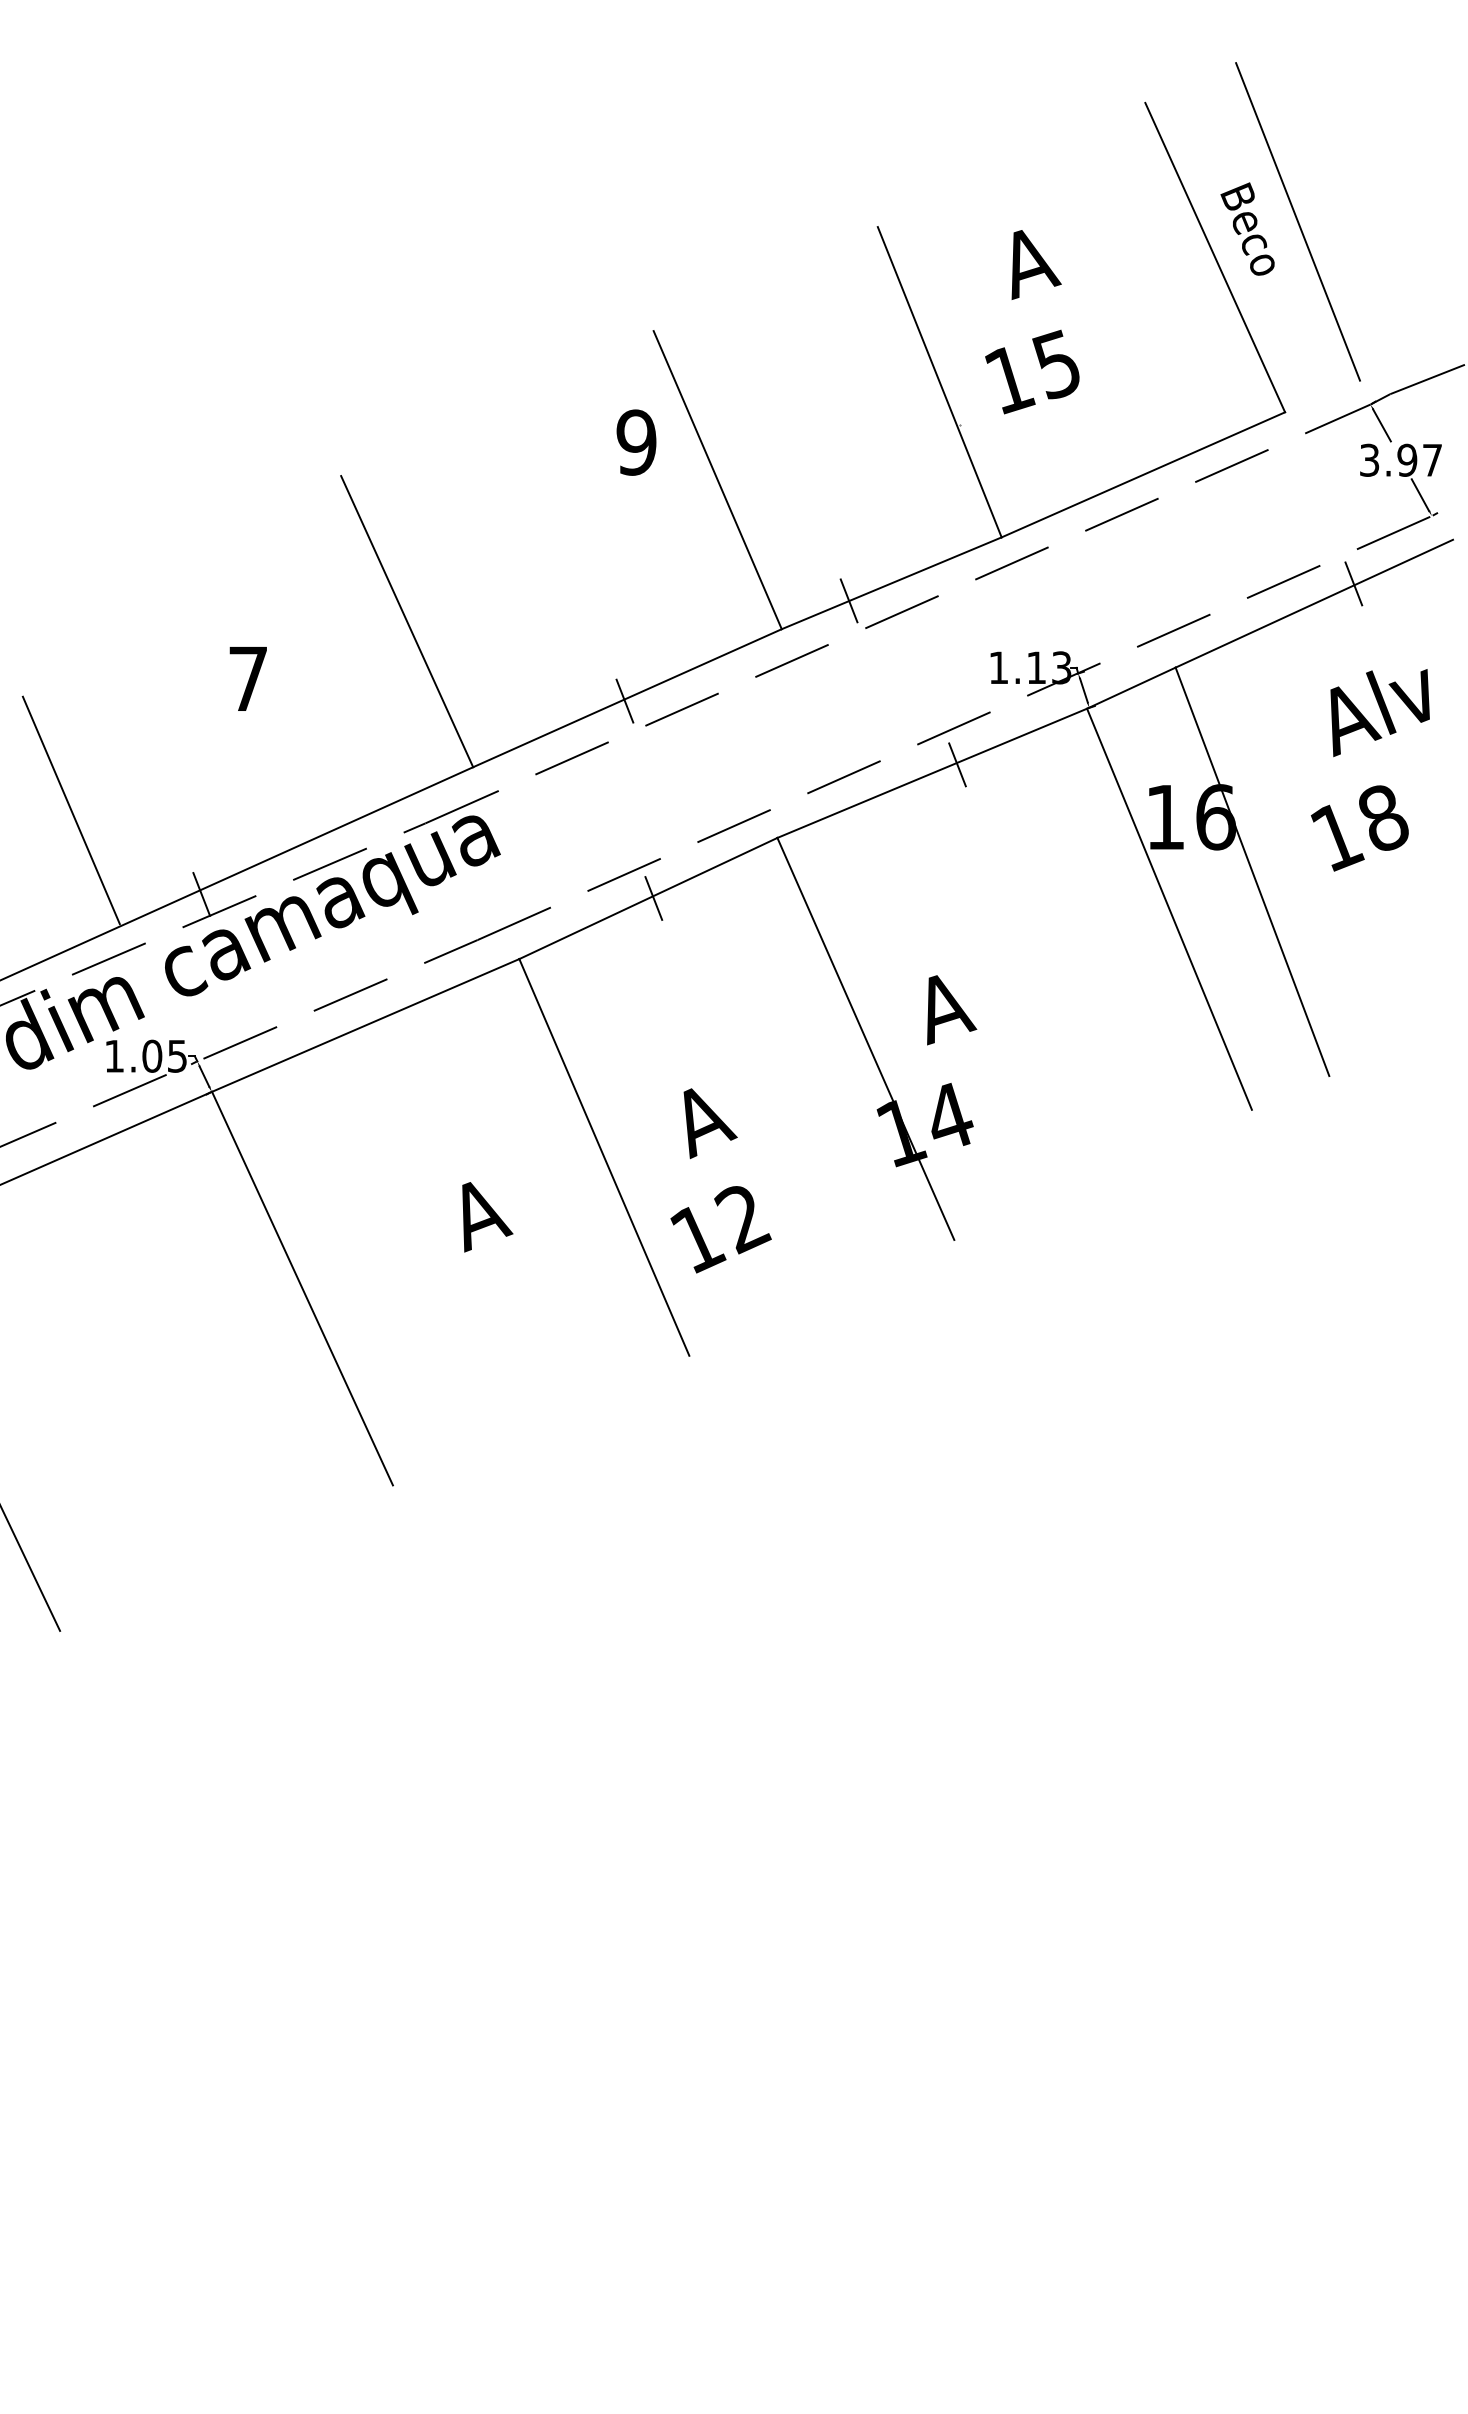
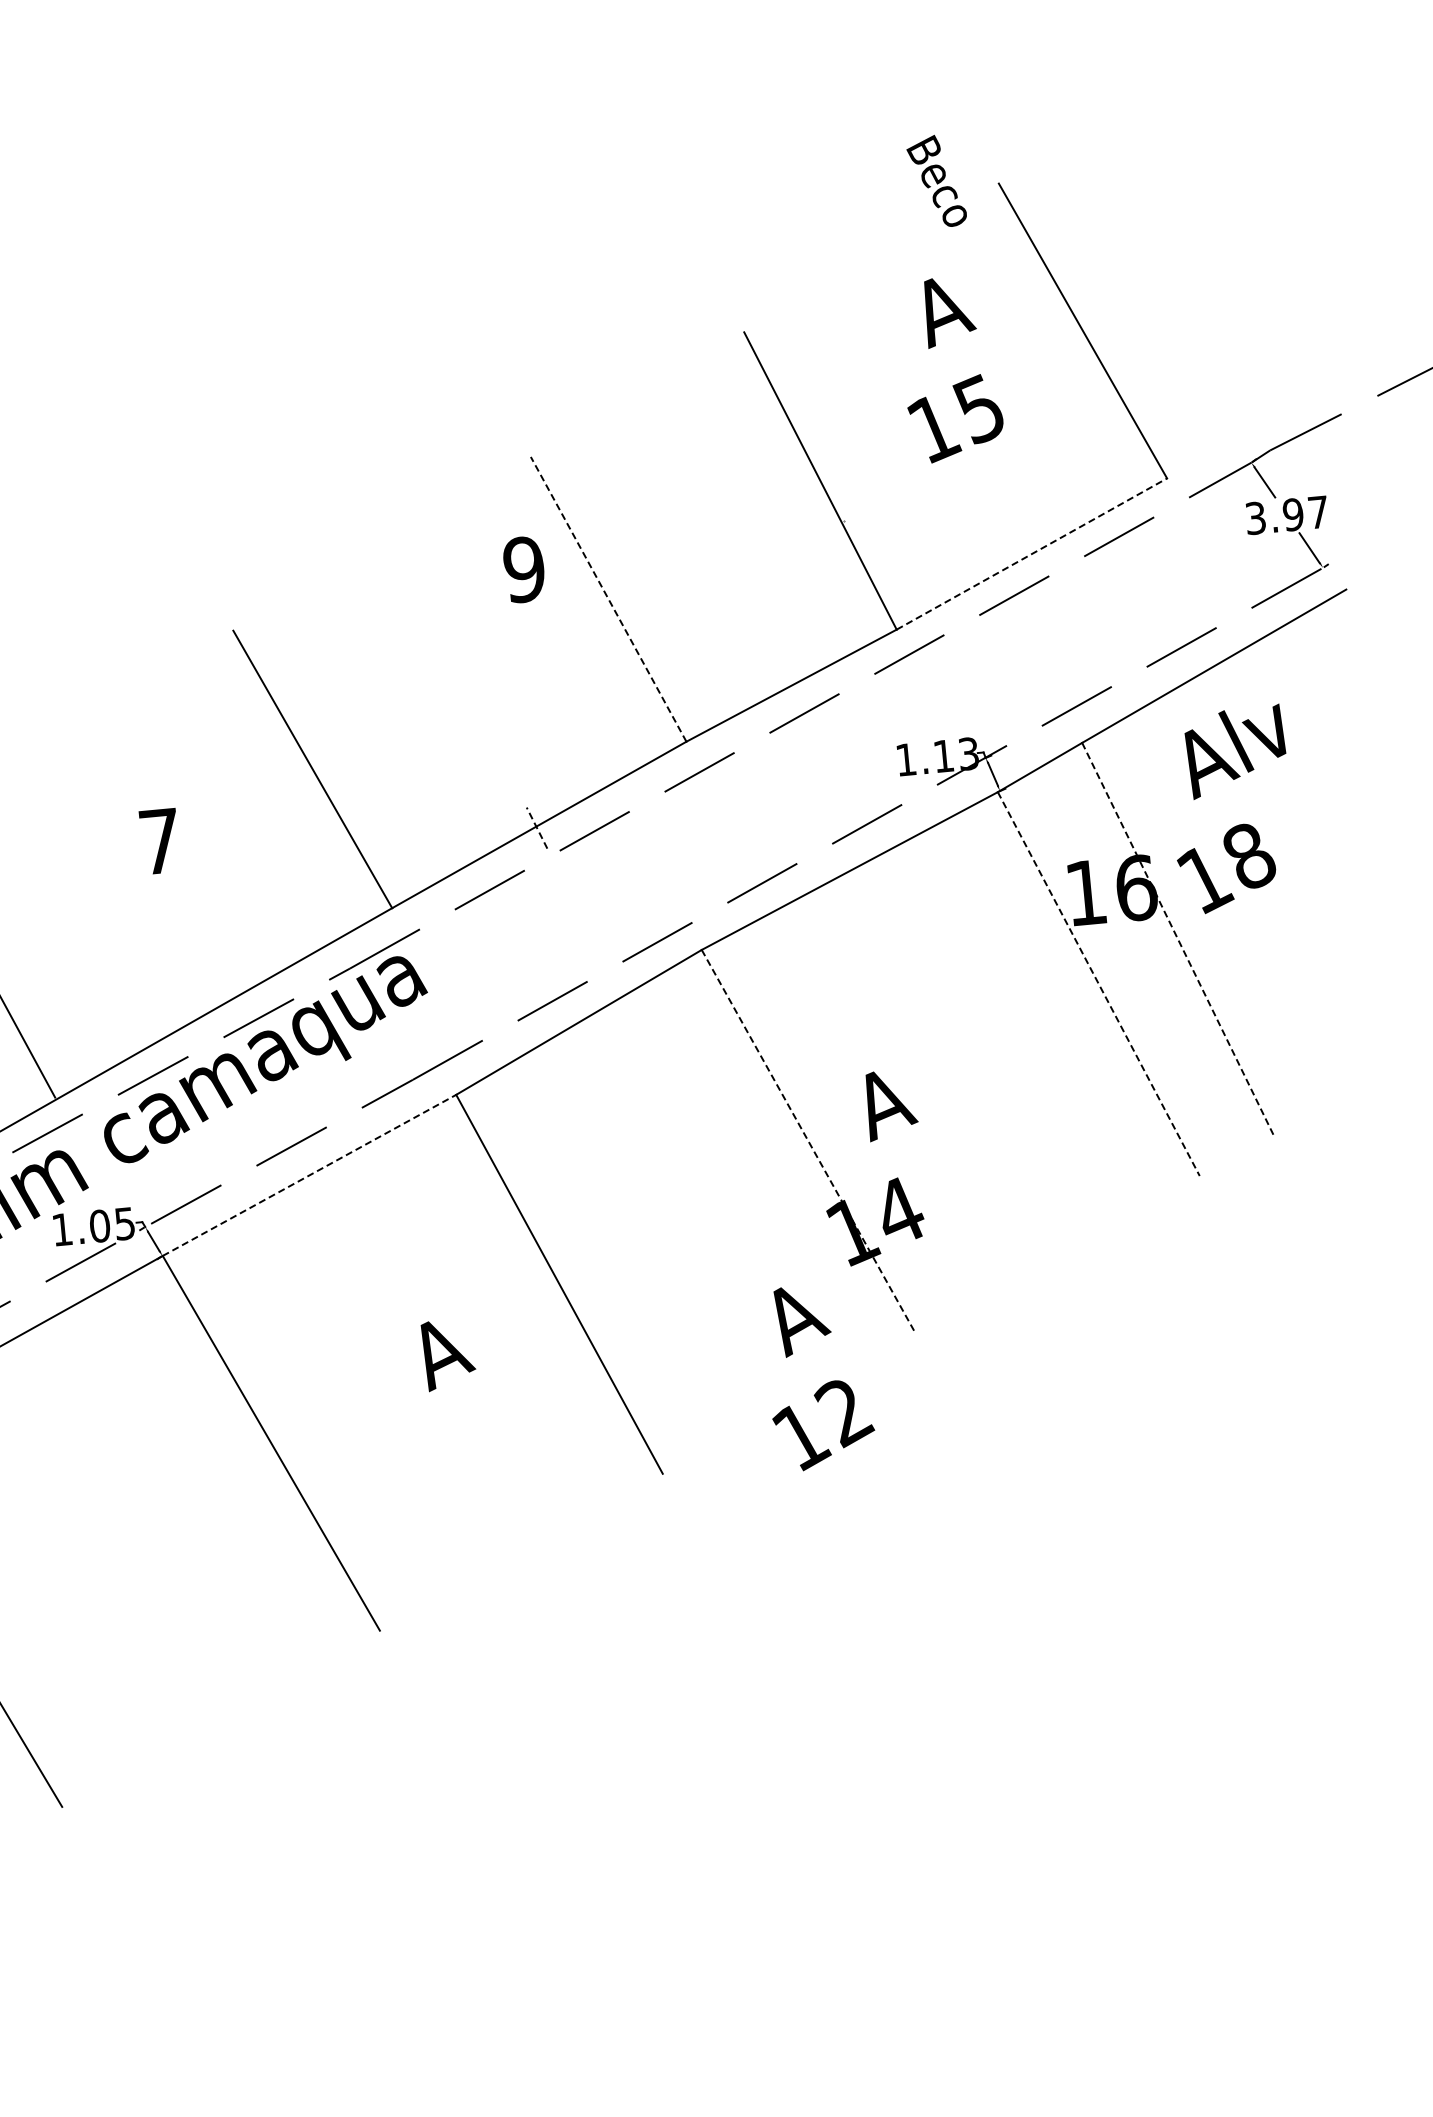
line: (1298, 221) -> (1162, 287), removed
text: (1247, 228) -> (936, 181), moved
text: (1032, 322) -> (951, 369), moved
line: (1143, 474) -> (1032, 553), solid -> dashed
line: (717, 479) -> (608, 598), solid -> dashed
line: (1353, 583) -> (1251, 642), removed
line: (848, 600) -> (750, 706), removed
line: (624, 701) -> (536, 828), solid -> dashed
line: (957, 764) -> (874, 859), removed
text: (1370, 770) -> (1232, 809), moved
line: (1252, 872) -> (1177, 939), solid -> dashed
line: (201, 894) -> (133, 1060), removed
line: (653, 898) -> (584, 1021), removed
line: (1169, 909) -> (1098, 984), solid -> dashed
line: (366, 1025) -> (310, 1175), solid -> dashed
line: (865, 1038) -> (808, 1141), solid -> dashed
text: (720, 1180) -> (818, 1376), moved

